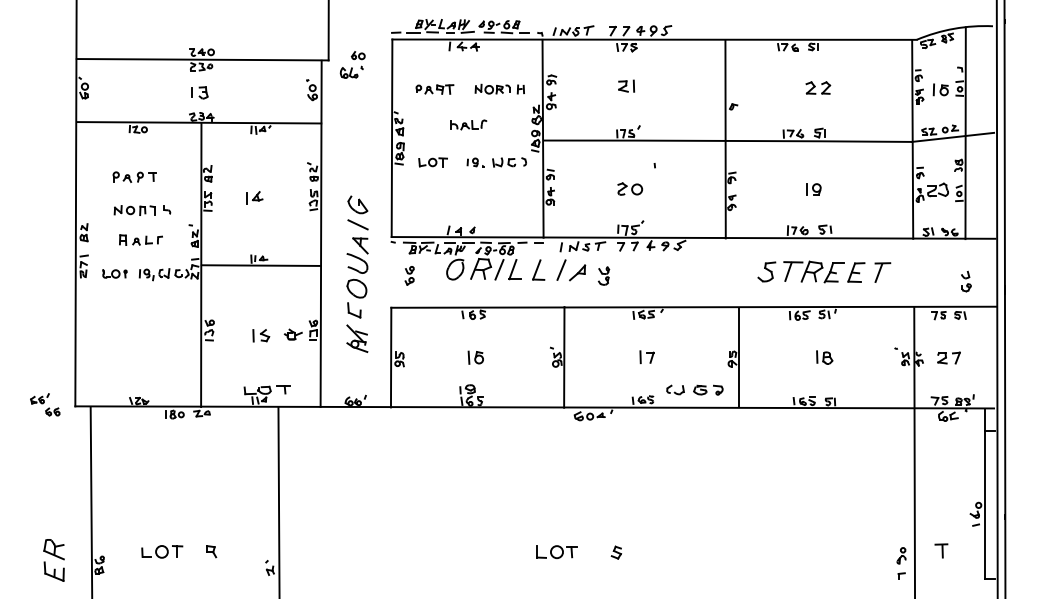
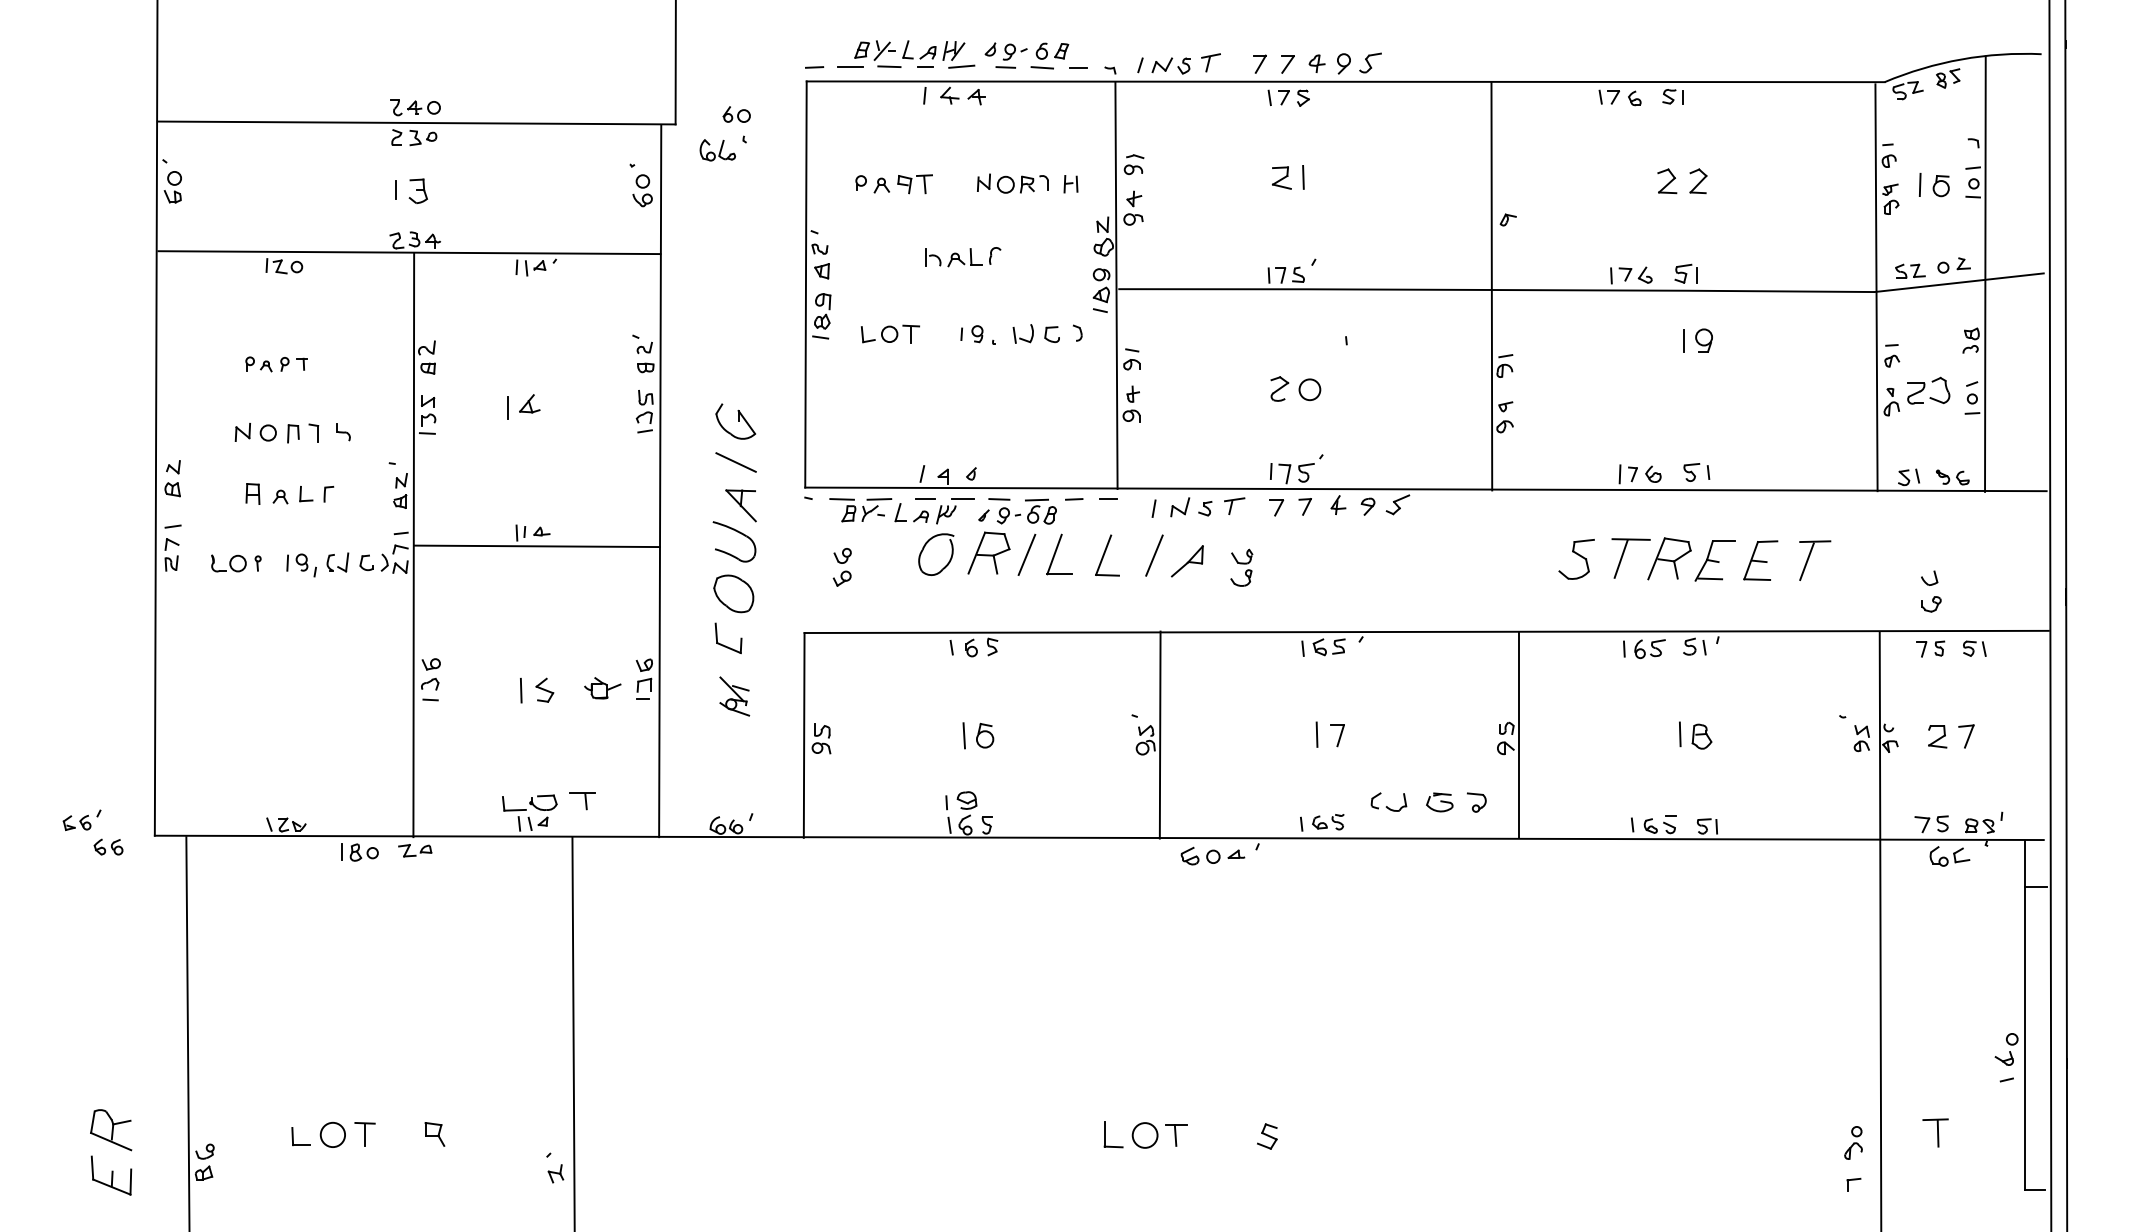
part: (134, 176) -> (276, 363), size x0.7
part: (813, 189) -> (1697, 340), moved
part: (966, 281) -> (1931, 591), moved
part: (357, 338) -> (734, 696), size x0.7

